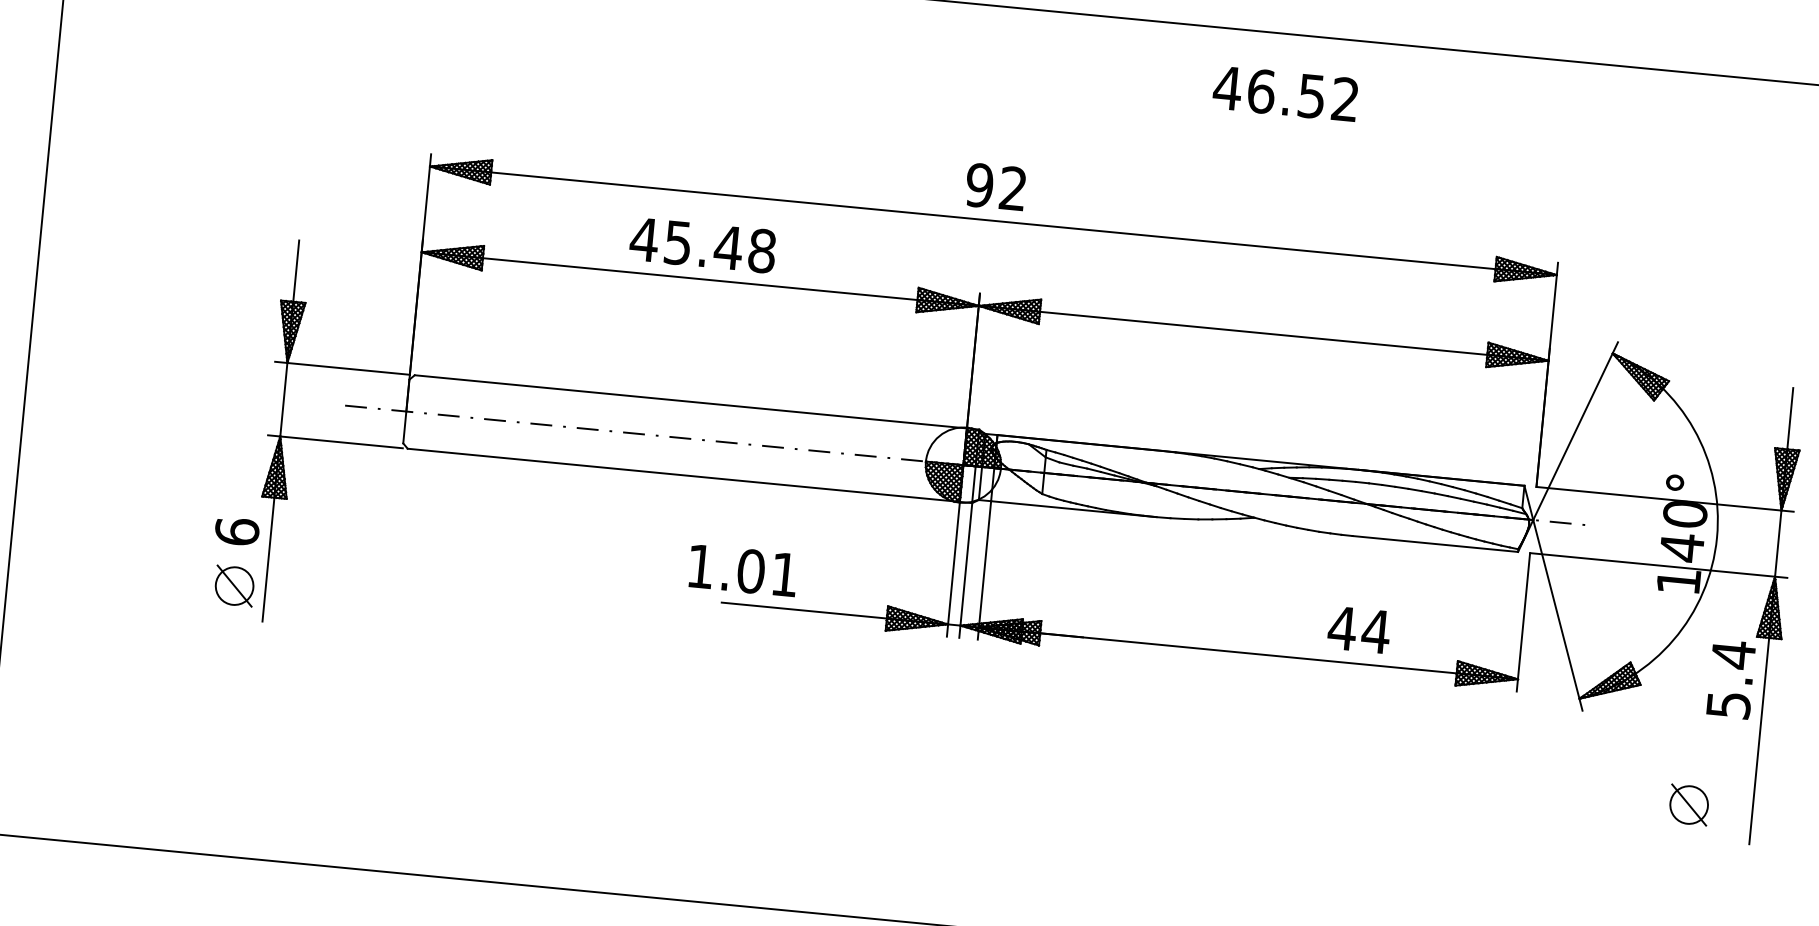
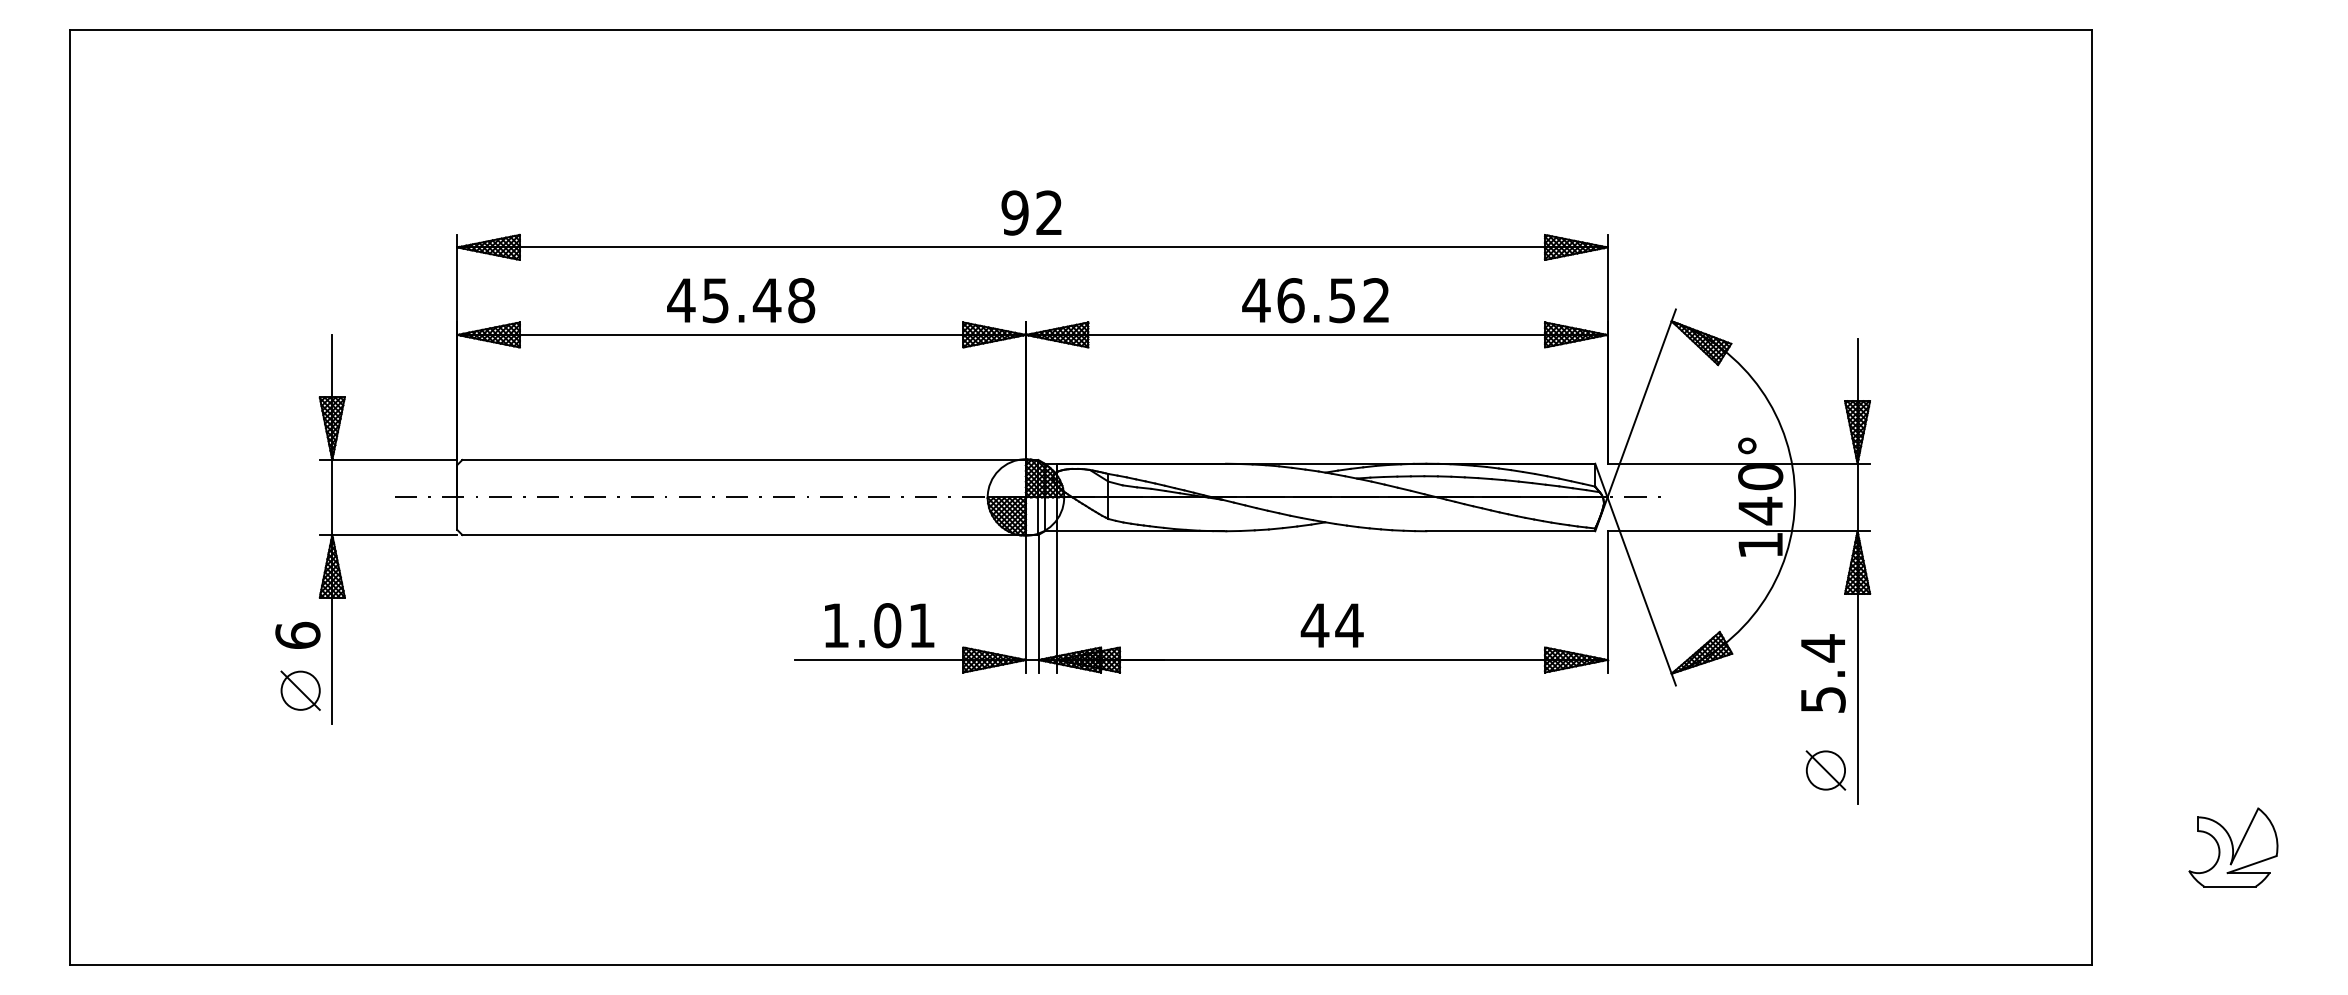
text: (1285, 93) -> (1315, 300), moved
text: (743, 570) -> (879, 625), moved
text: (1358, 629) -> (1331, 625), moved
text: (1731, 679) -> (1823, 673), moved
part: (1688, 804) -> (1825, 770), moved

